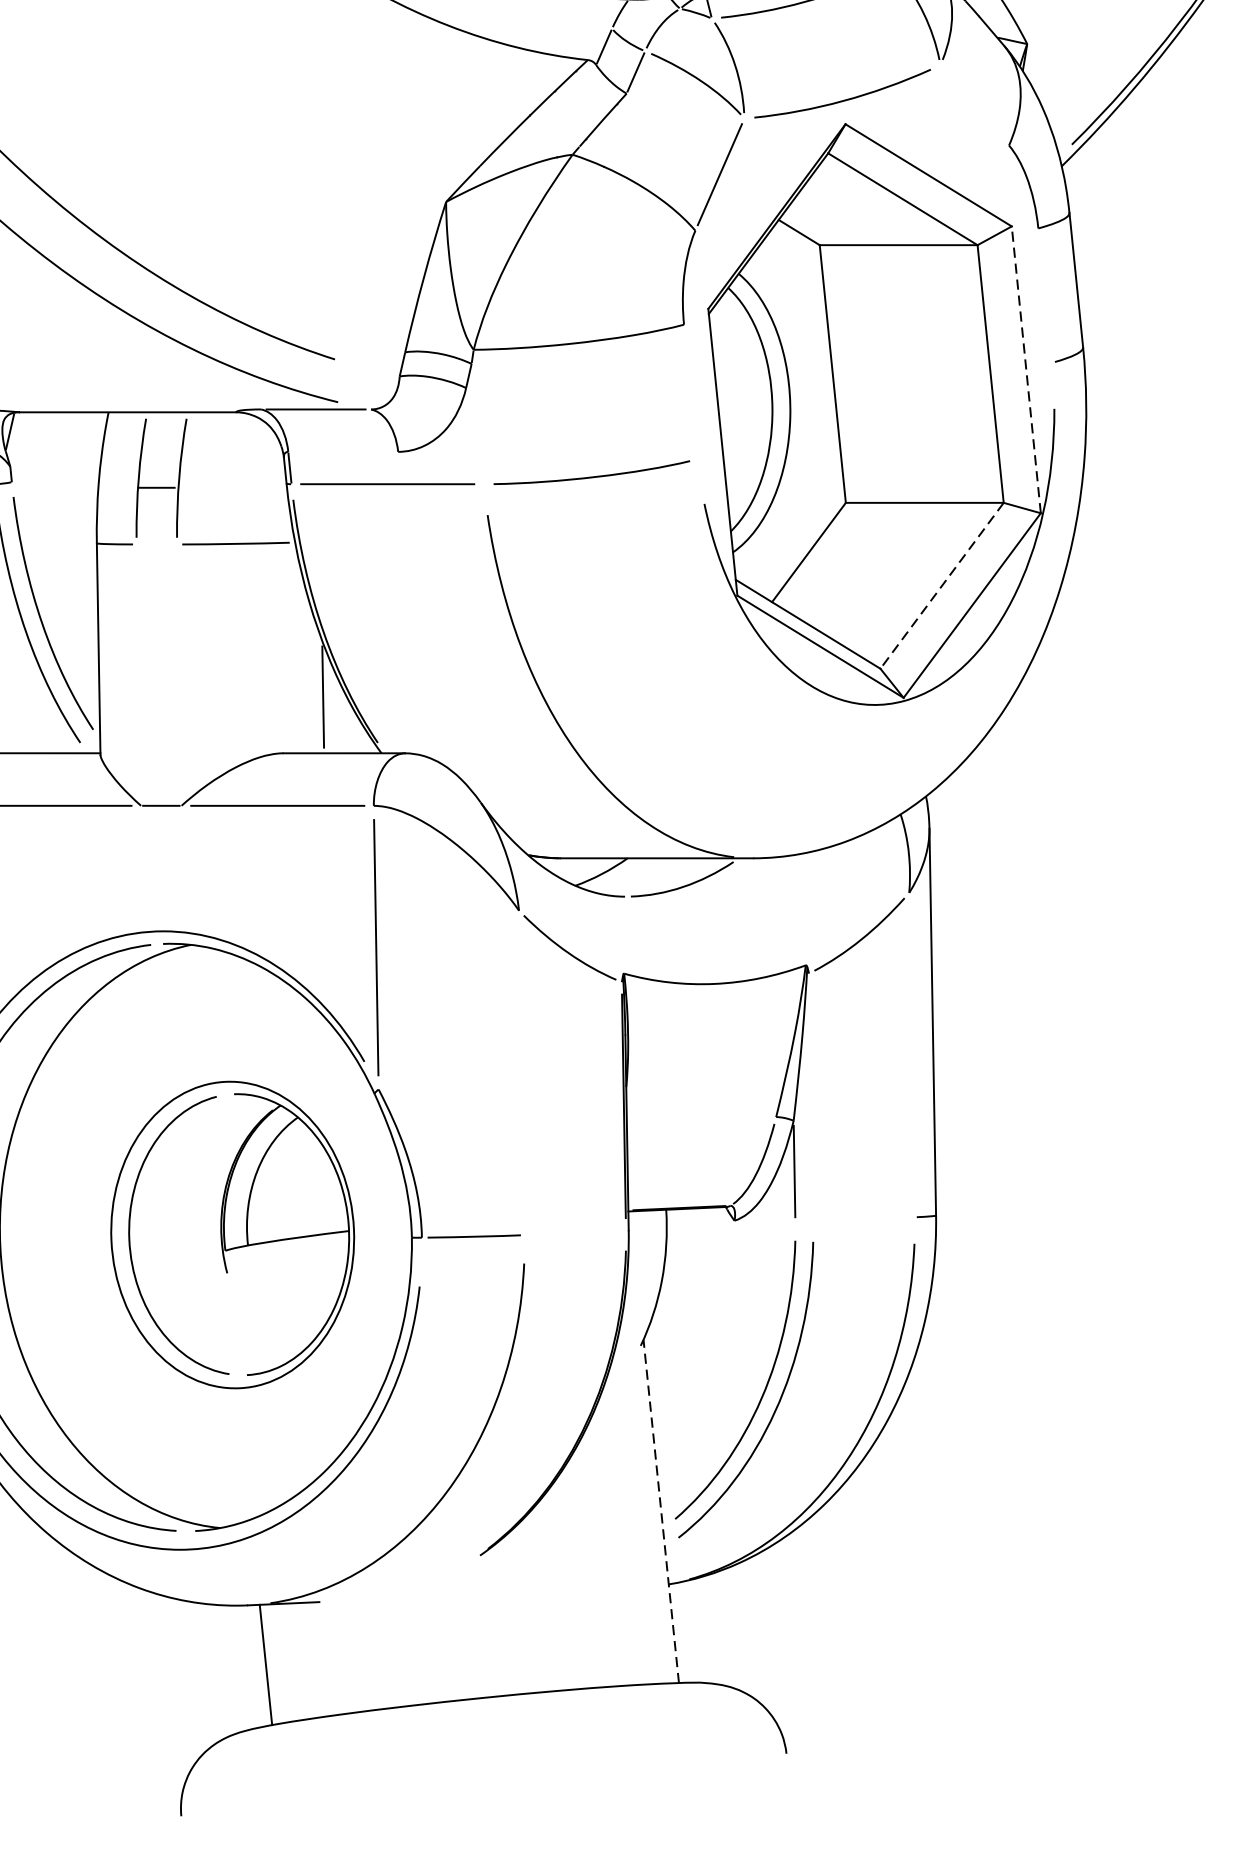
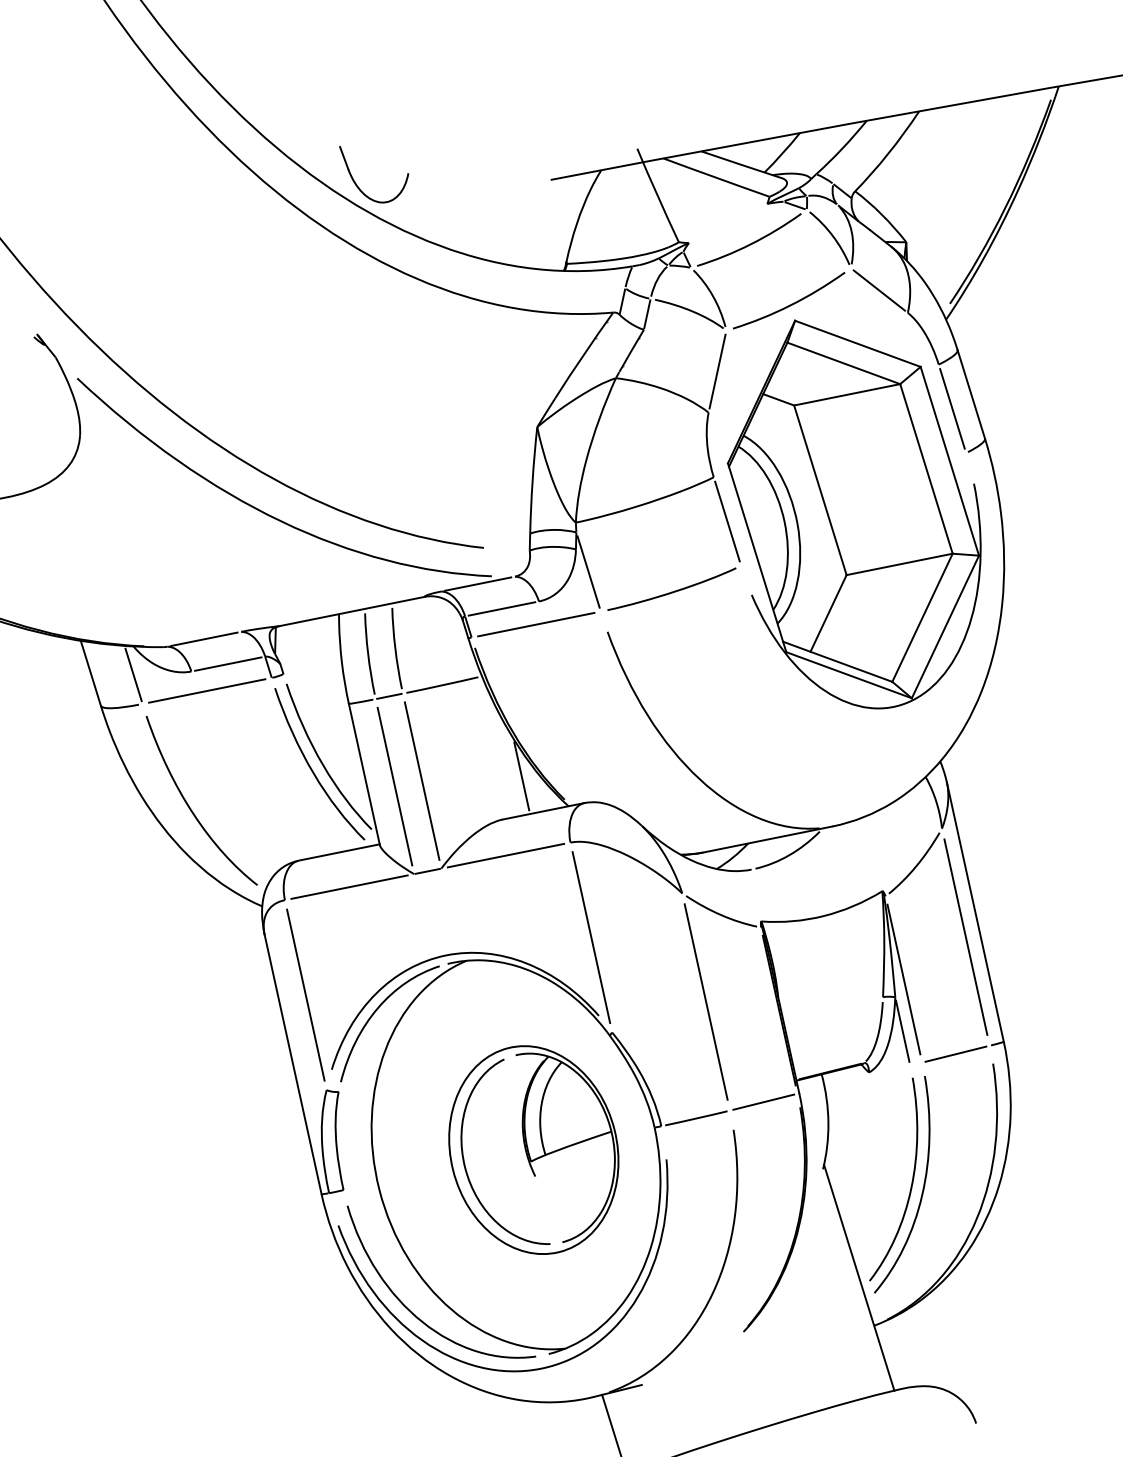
line: (974, 105) -> (879, 290), added
line: (1045, 295) -> (952, 408), added
line: (1025, 370) -> (949, 461), dashed -> solid
line: (690, 391) -> (727, 521), added
line: (477, 423) -> (588, 571), added
line: (342, 451) -> (501, 608), added
line: (156, 486) -> (389, 695), moved
line: (942, 585) -> (922, 617), dashed -> solid
line: (138, 674) -> (394, 786), added
line: (178, 674) -> (421, 780), added
line: (911, 1054) -> (965, 936), added
line: (521, 1072) -> (705, 1001), added
line: (810, 1097) -> (903, 979), added
line: (863, 1218) -> (955, 1053), added
line: (575, 1231) -> (763, 1101), added
line: (661, 1511) -> (859, 1277), dashed -> solid

